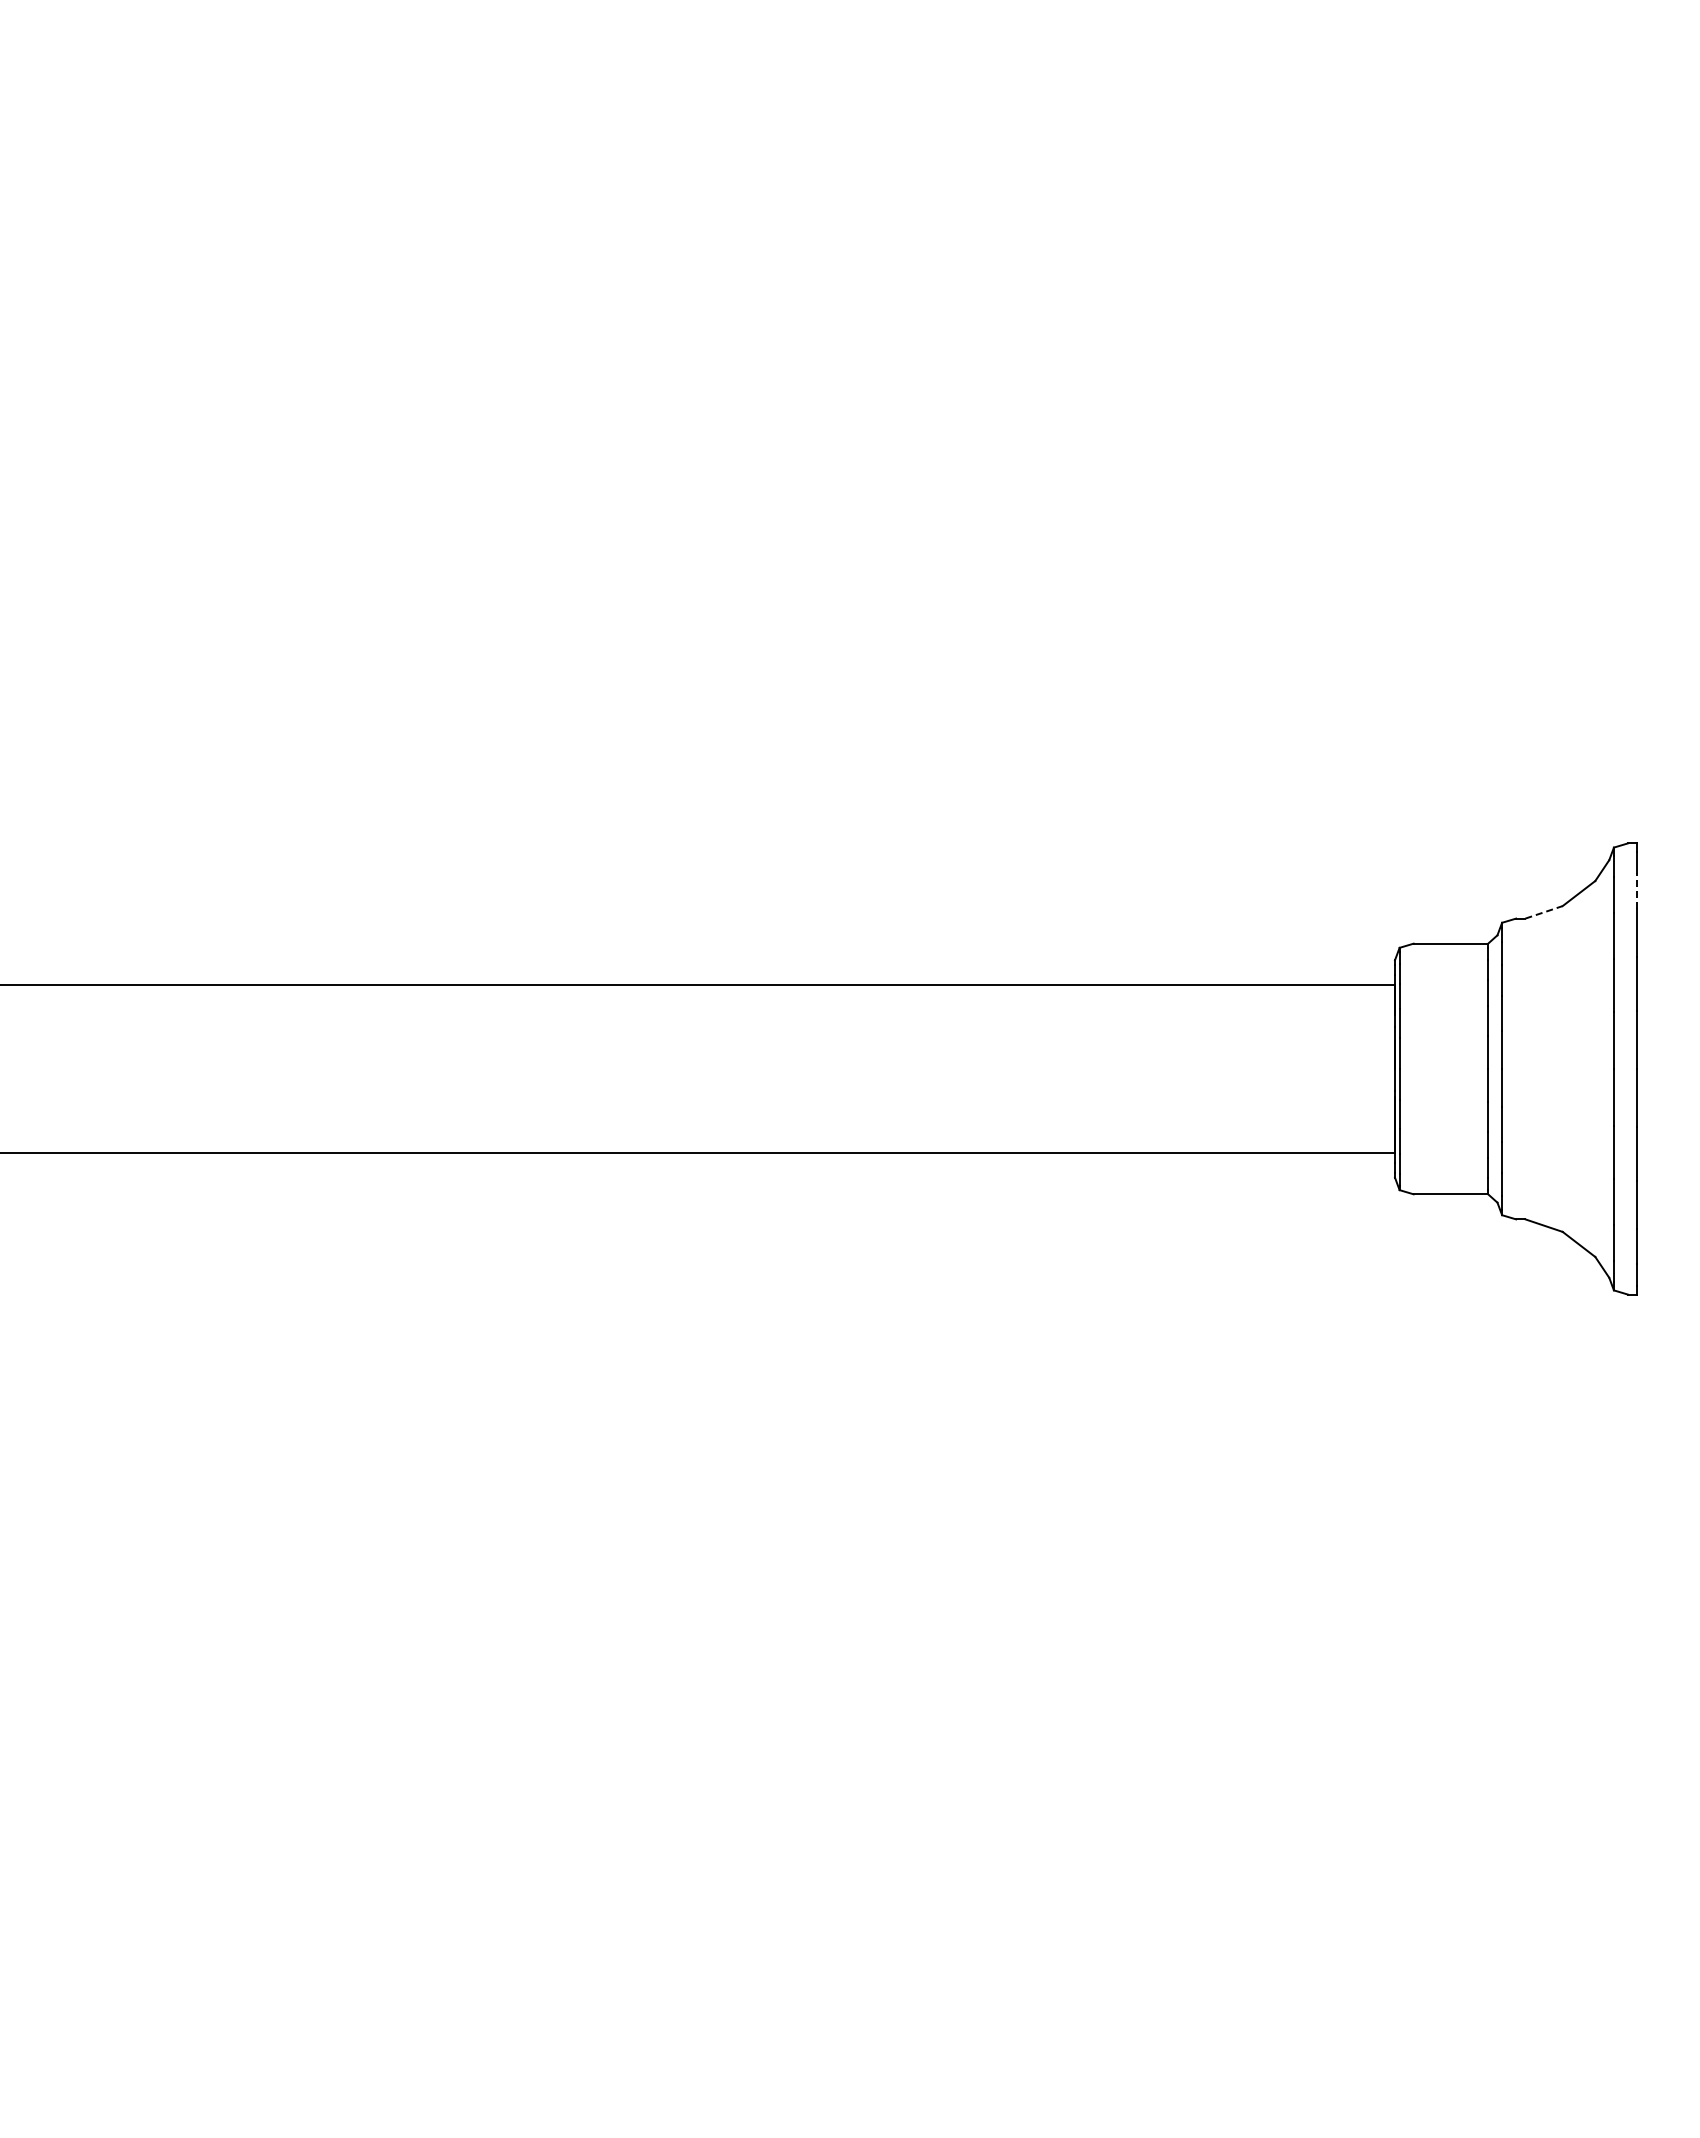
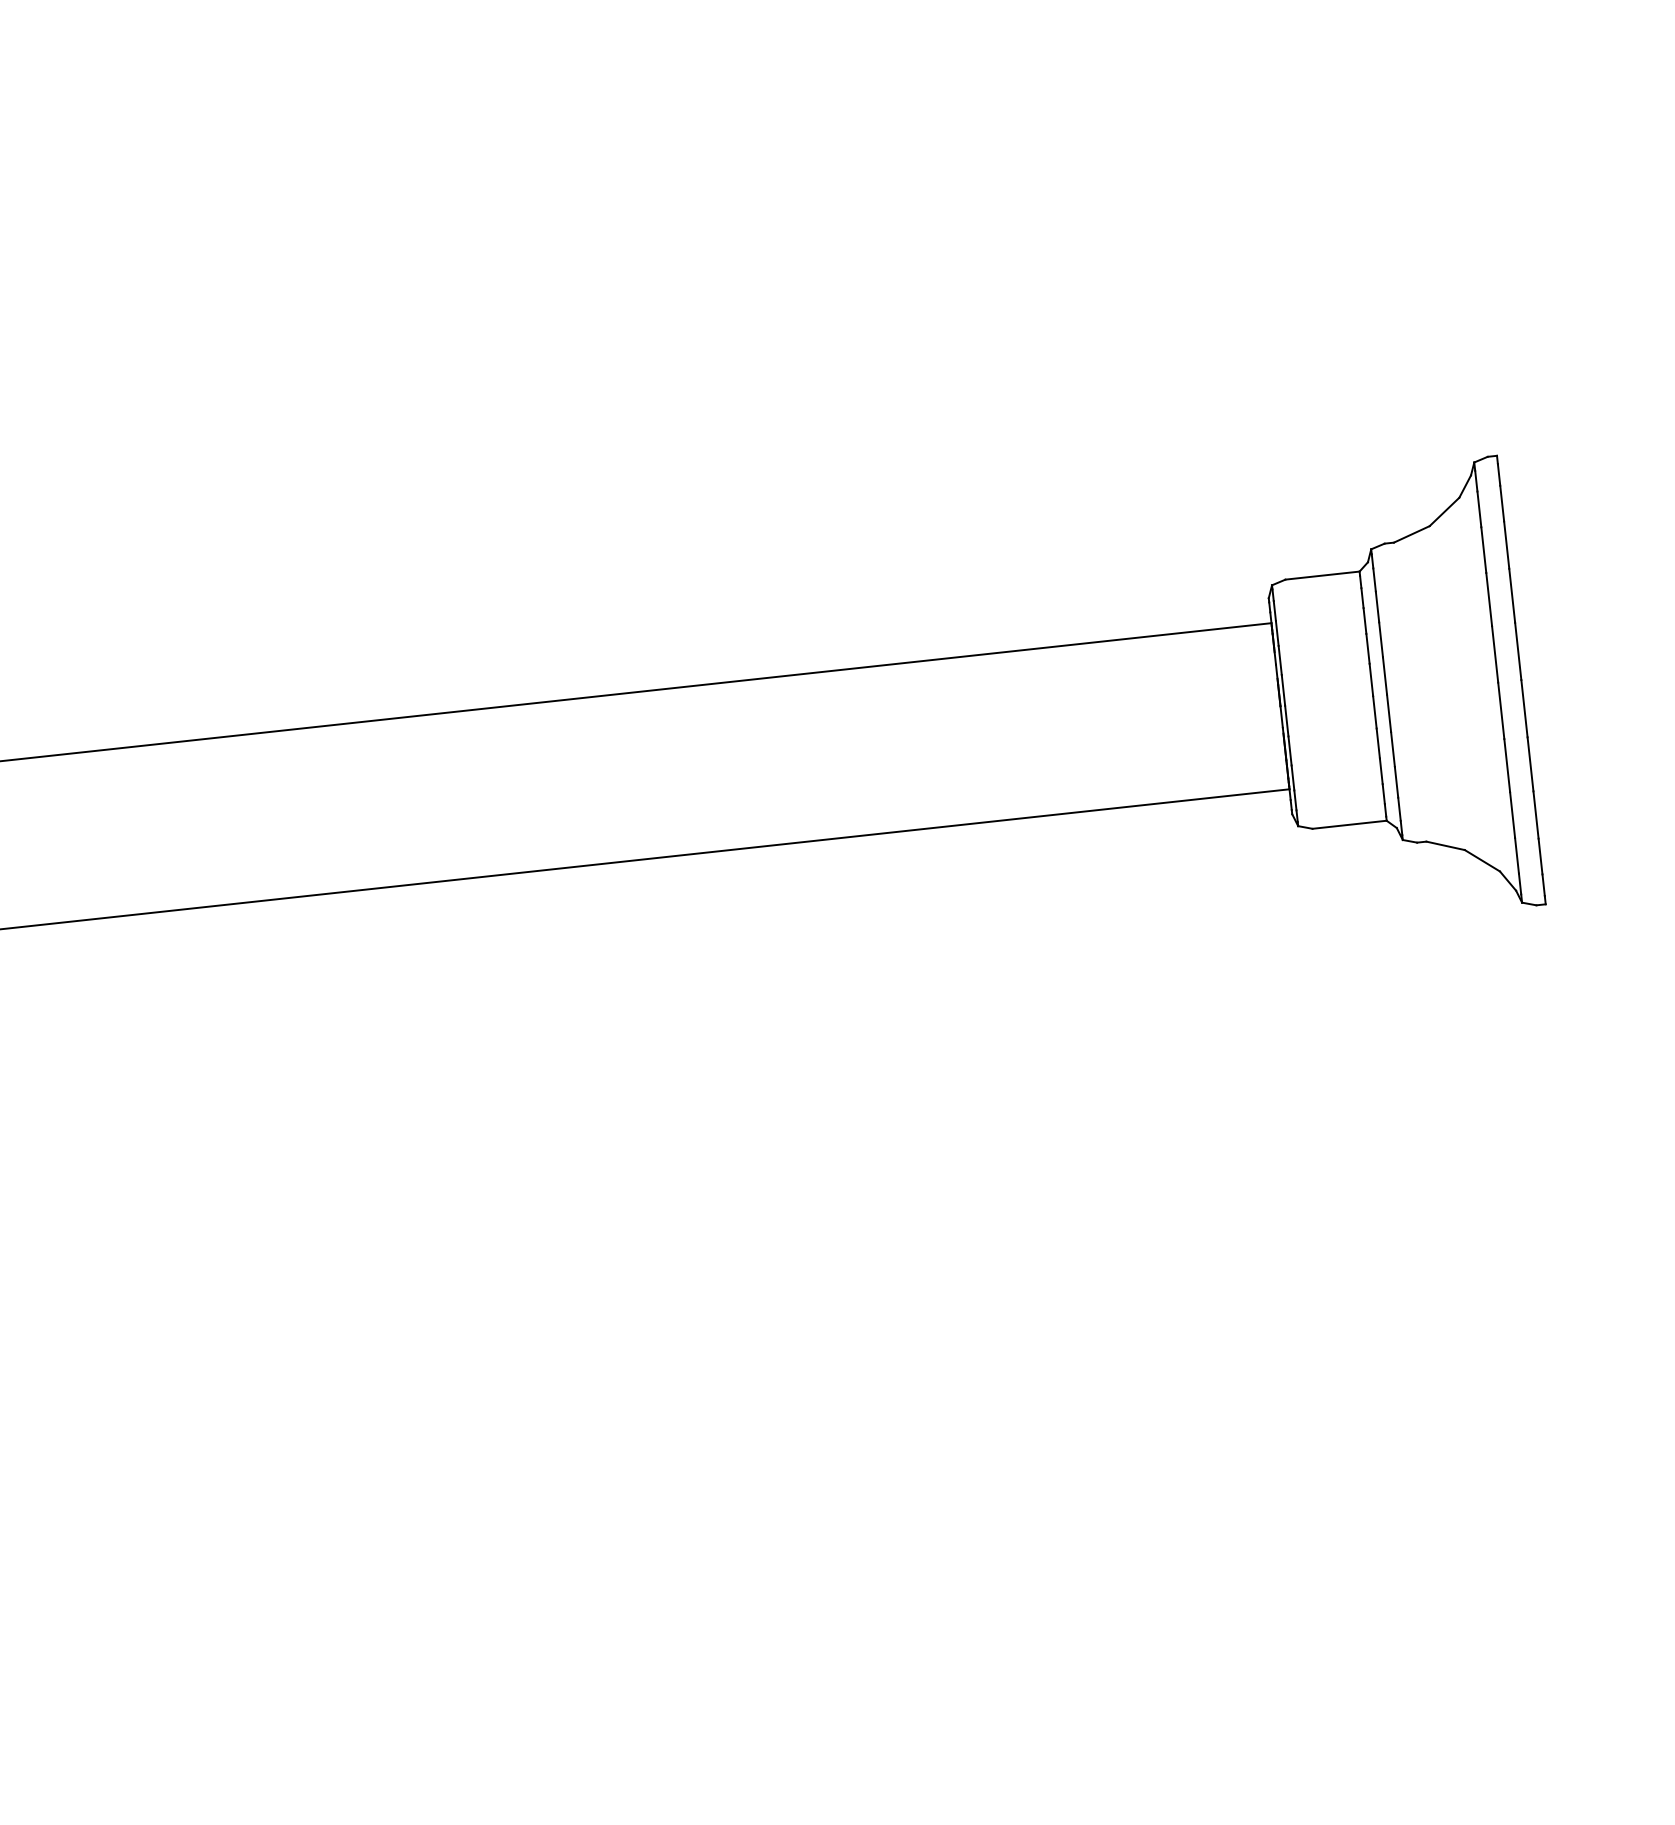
line: (1637, 891) -> (1502, 503), dashed -> solid
line: (1544, 912) -> (1412, 534), dashed -> solid

